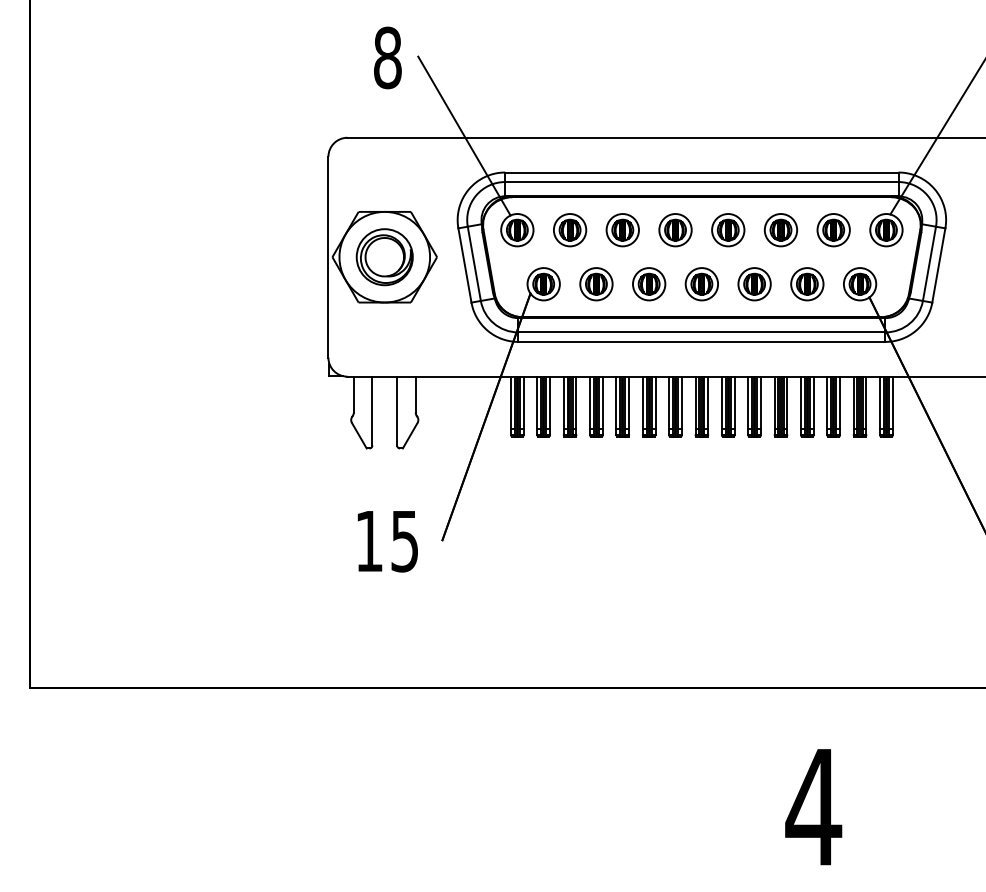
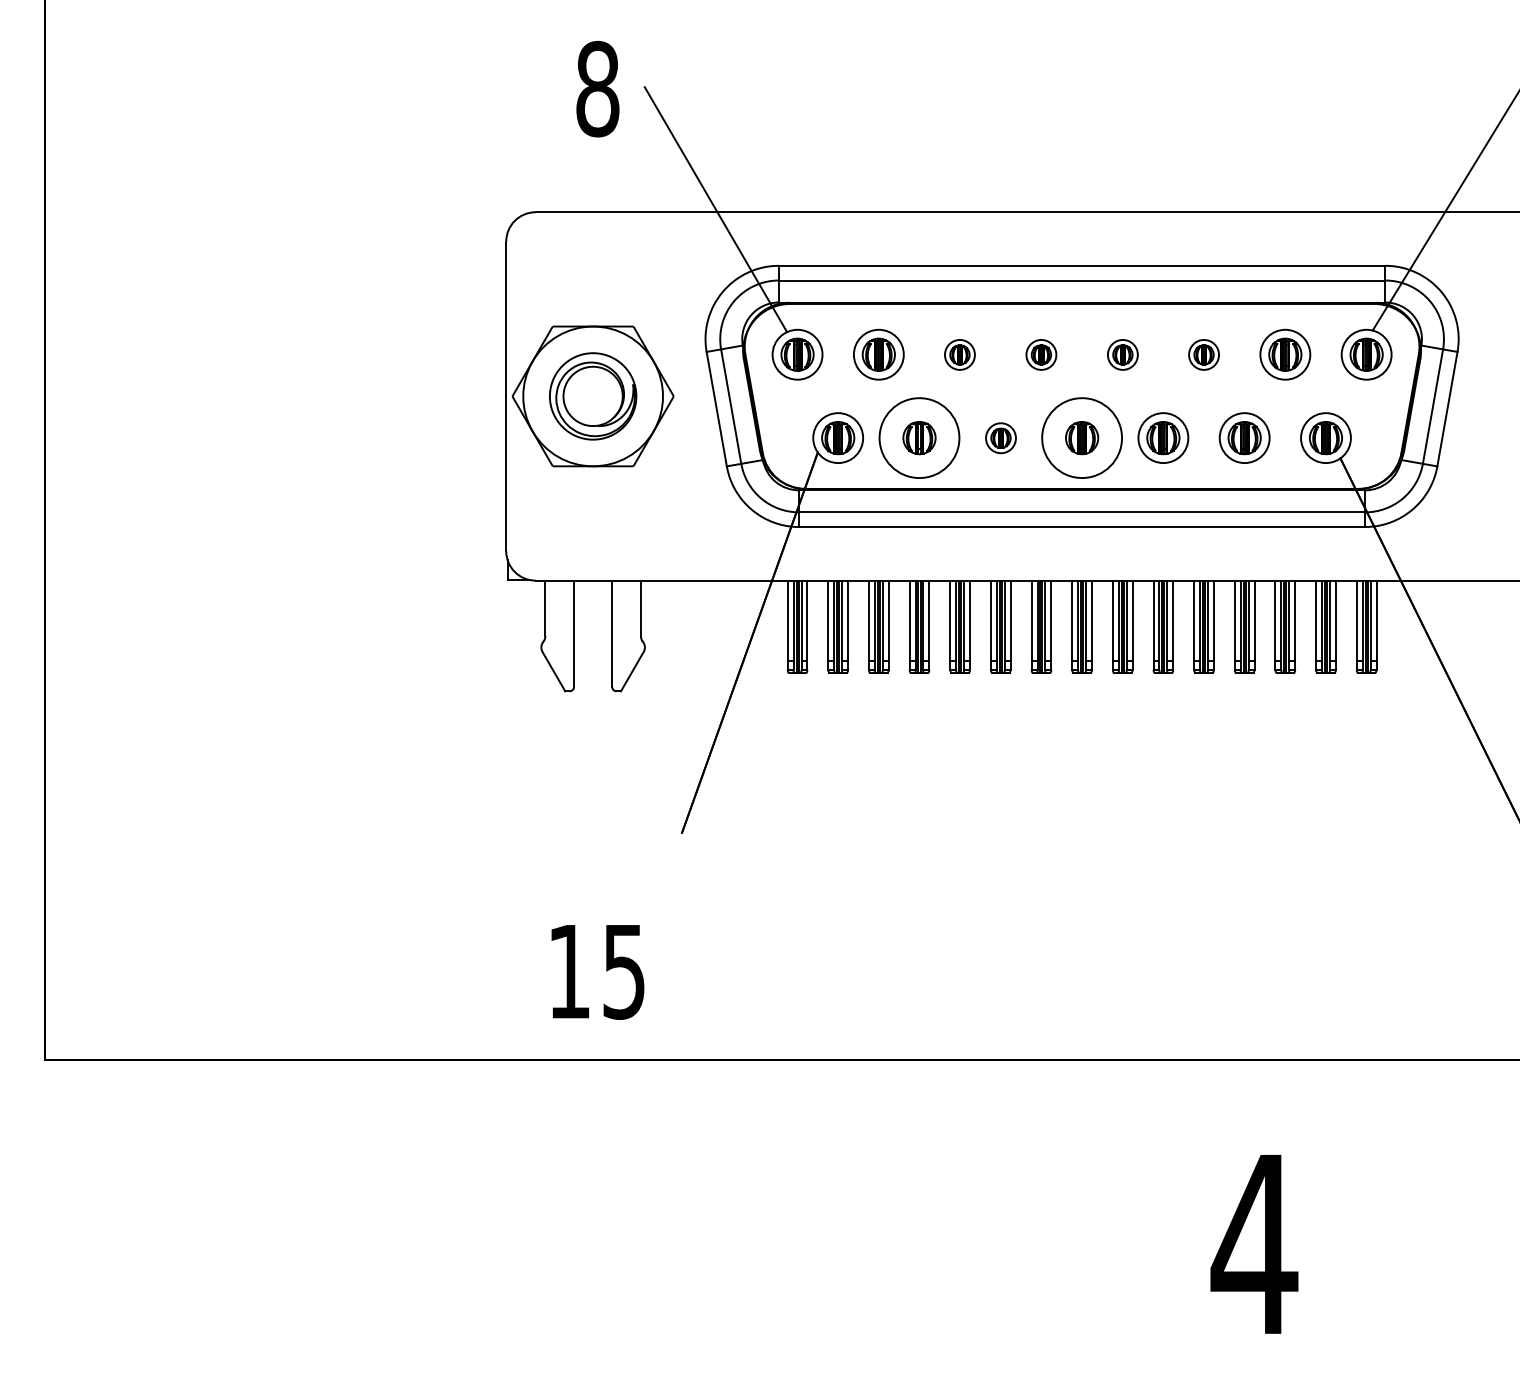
part: (622, 230) -> (959, 355), size x0.6
part: (675, 230) -> (1041, 355), size x0.6
part: (728, 230) -> (1123, 355), size x0.6
part: (780, 230) -> (1203, 355), size x0.6
circle: (596, 284) -> (919, 438), size x1.6
part: (649, 284) -> (1001, 438), size x0.6
circle: (701, 284) -> (1081, 438), size x1.6
text: (387, 541) -> (597, 971), moved

